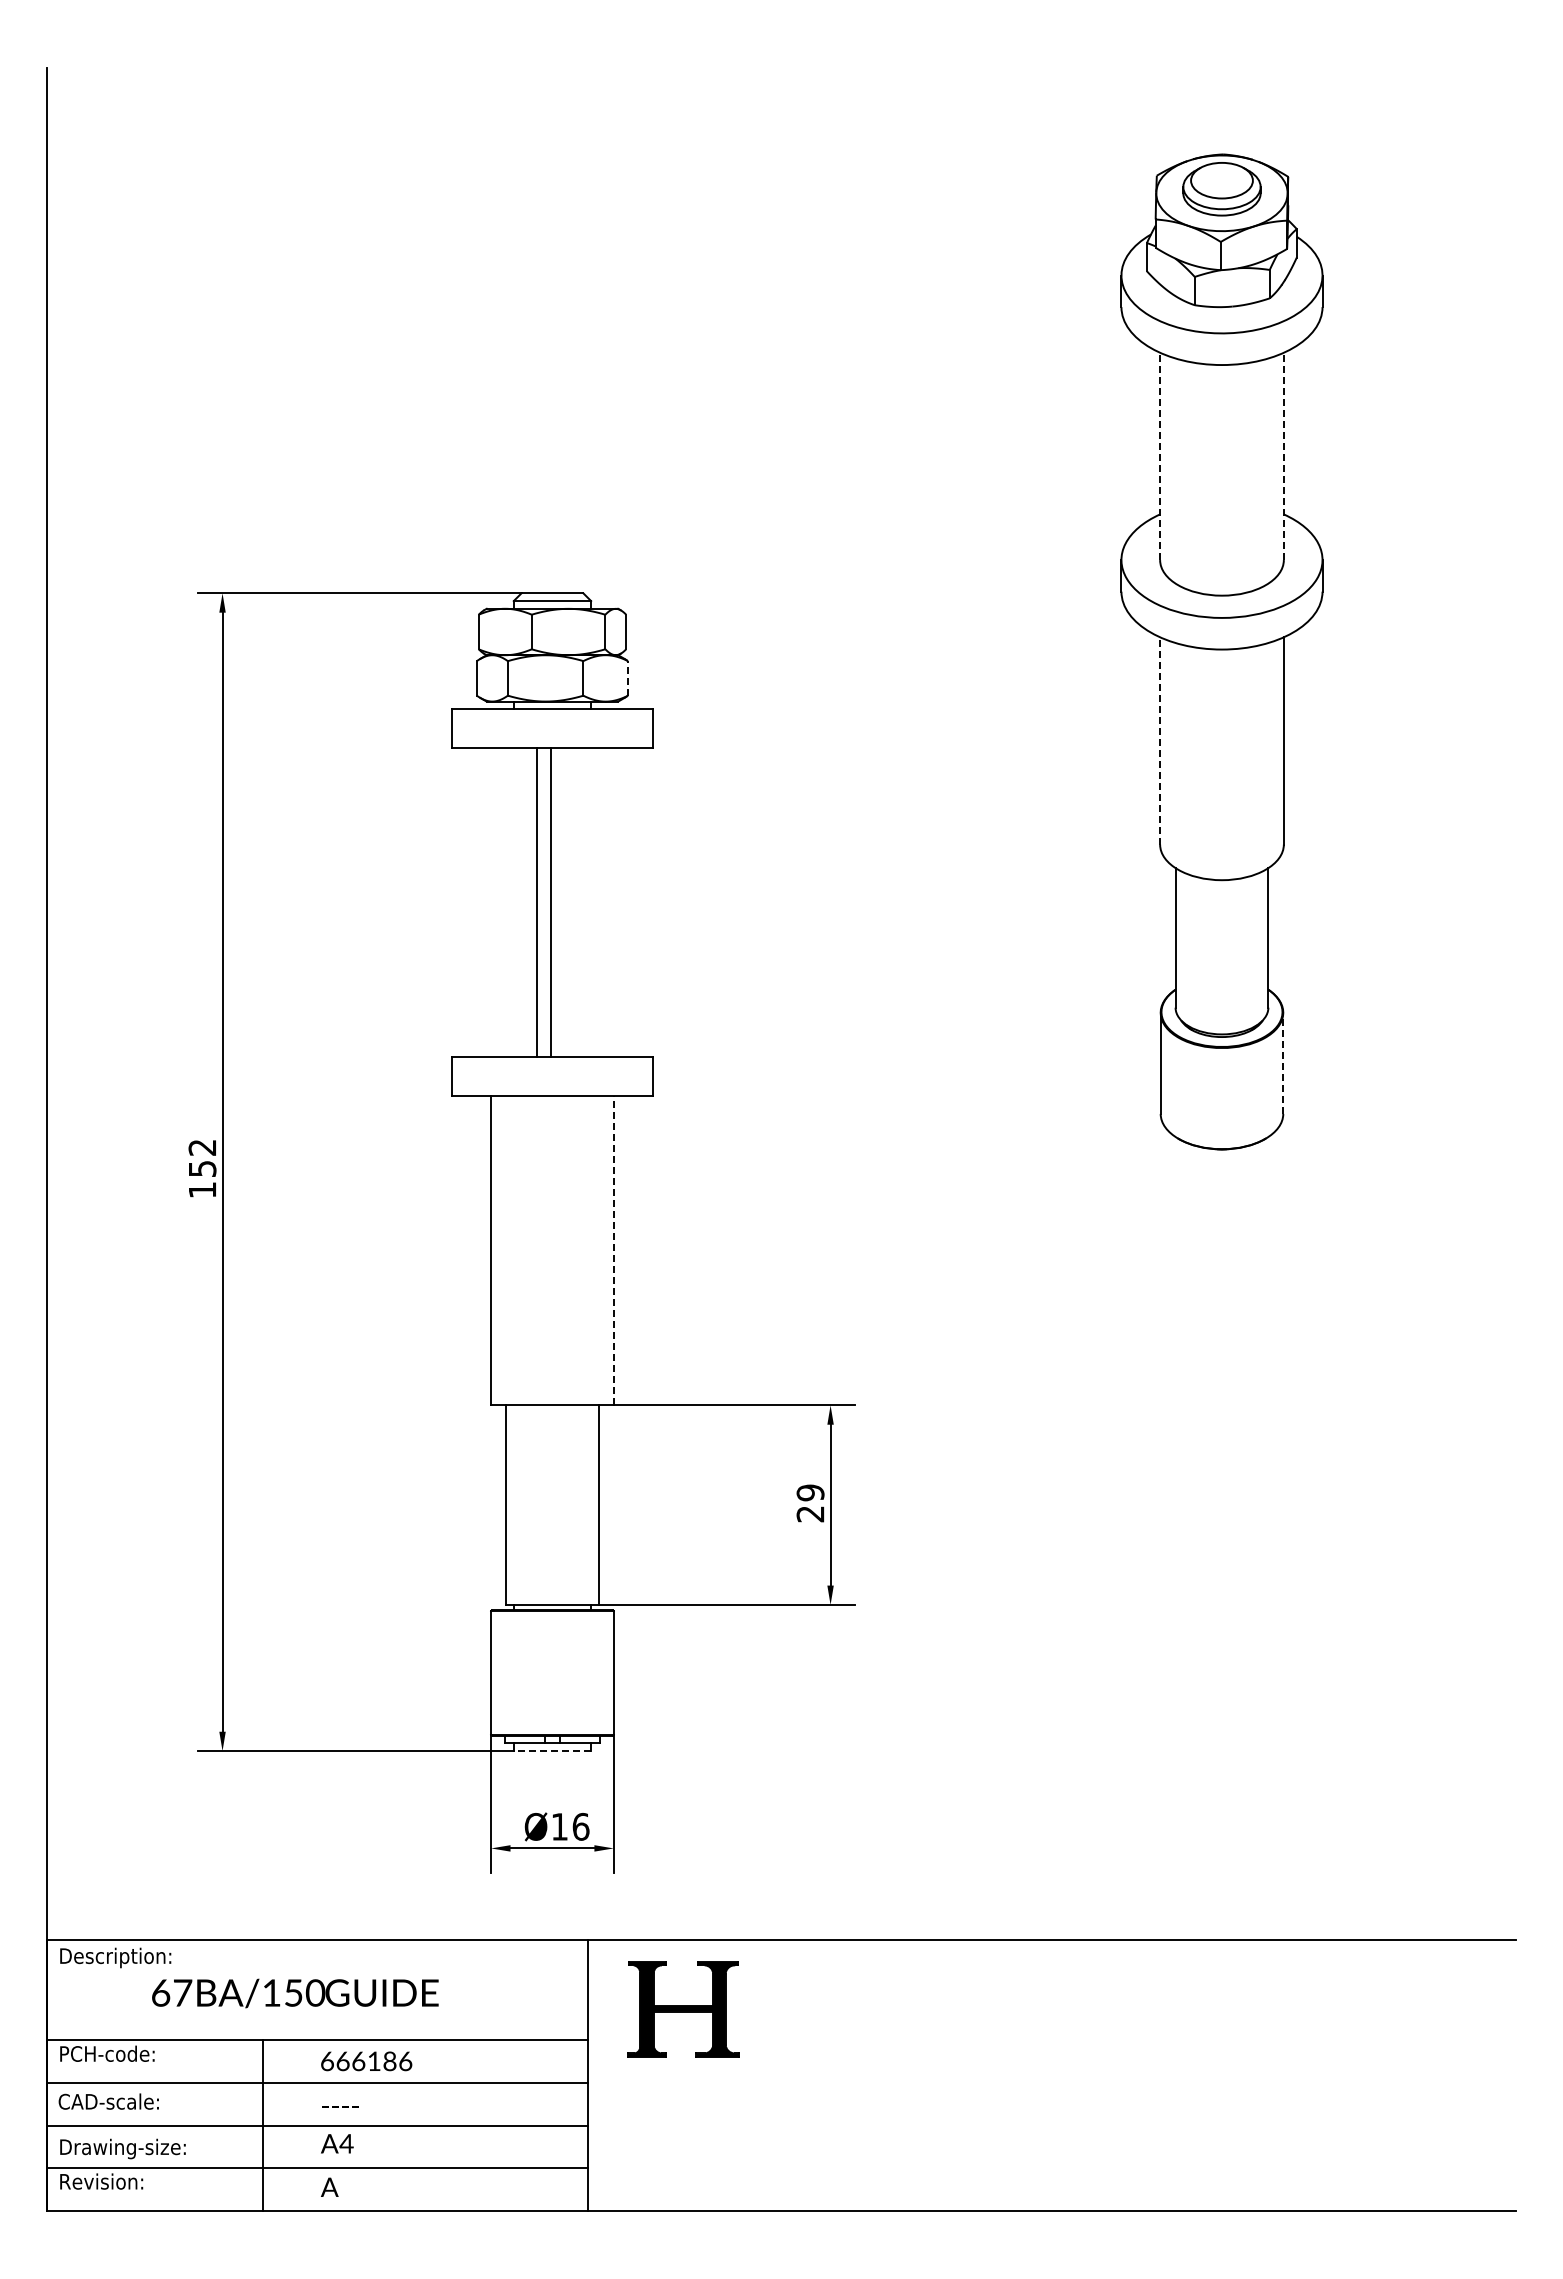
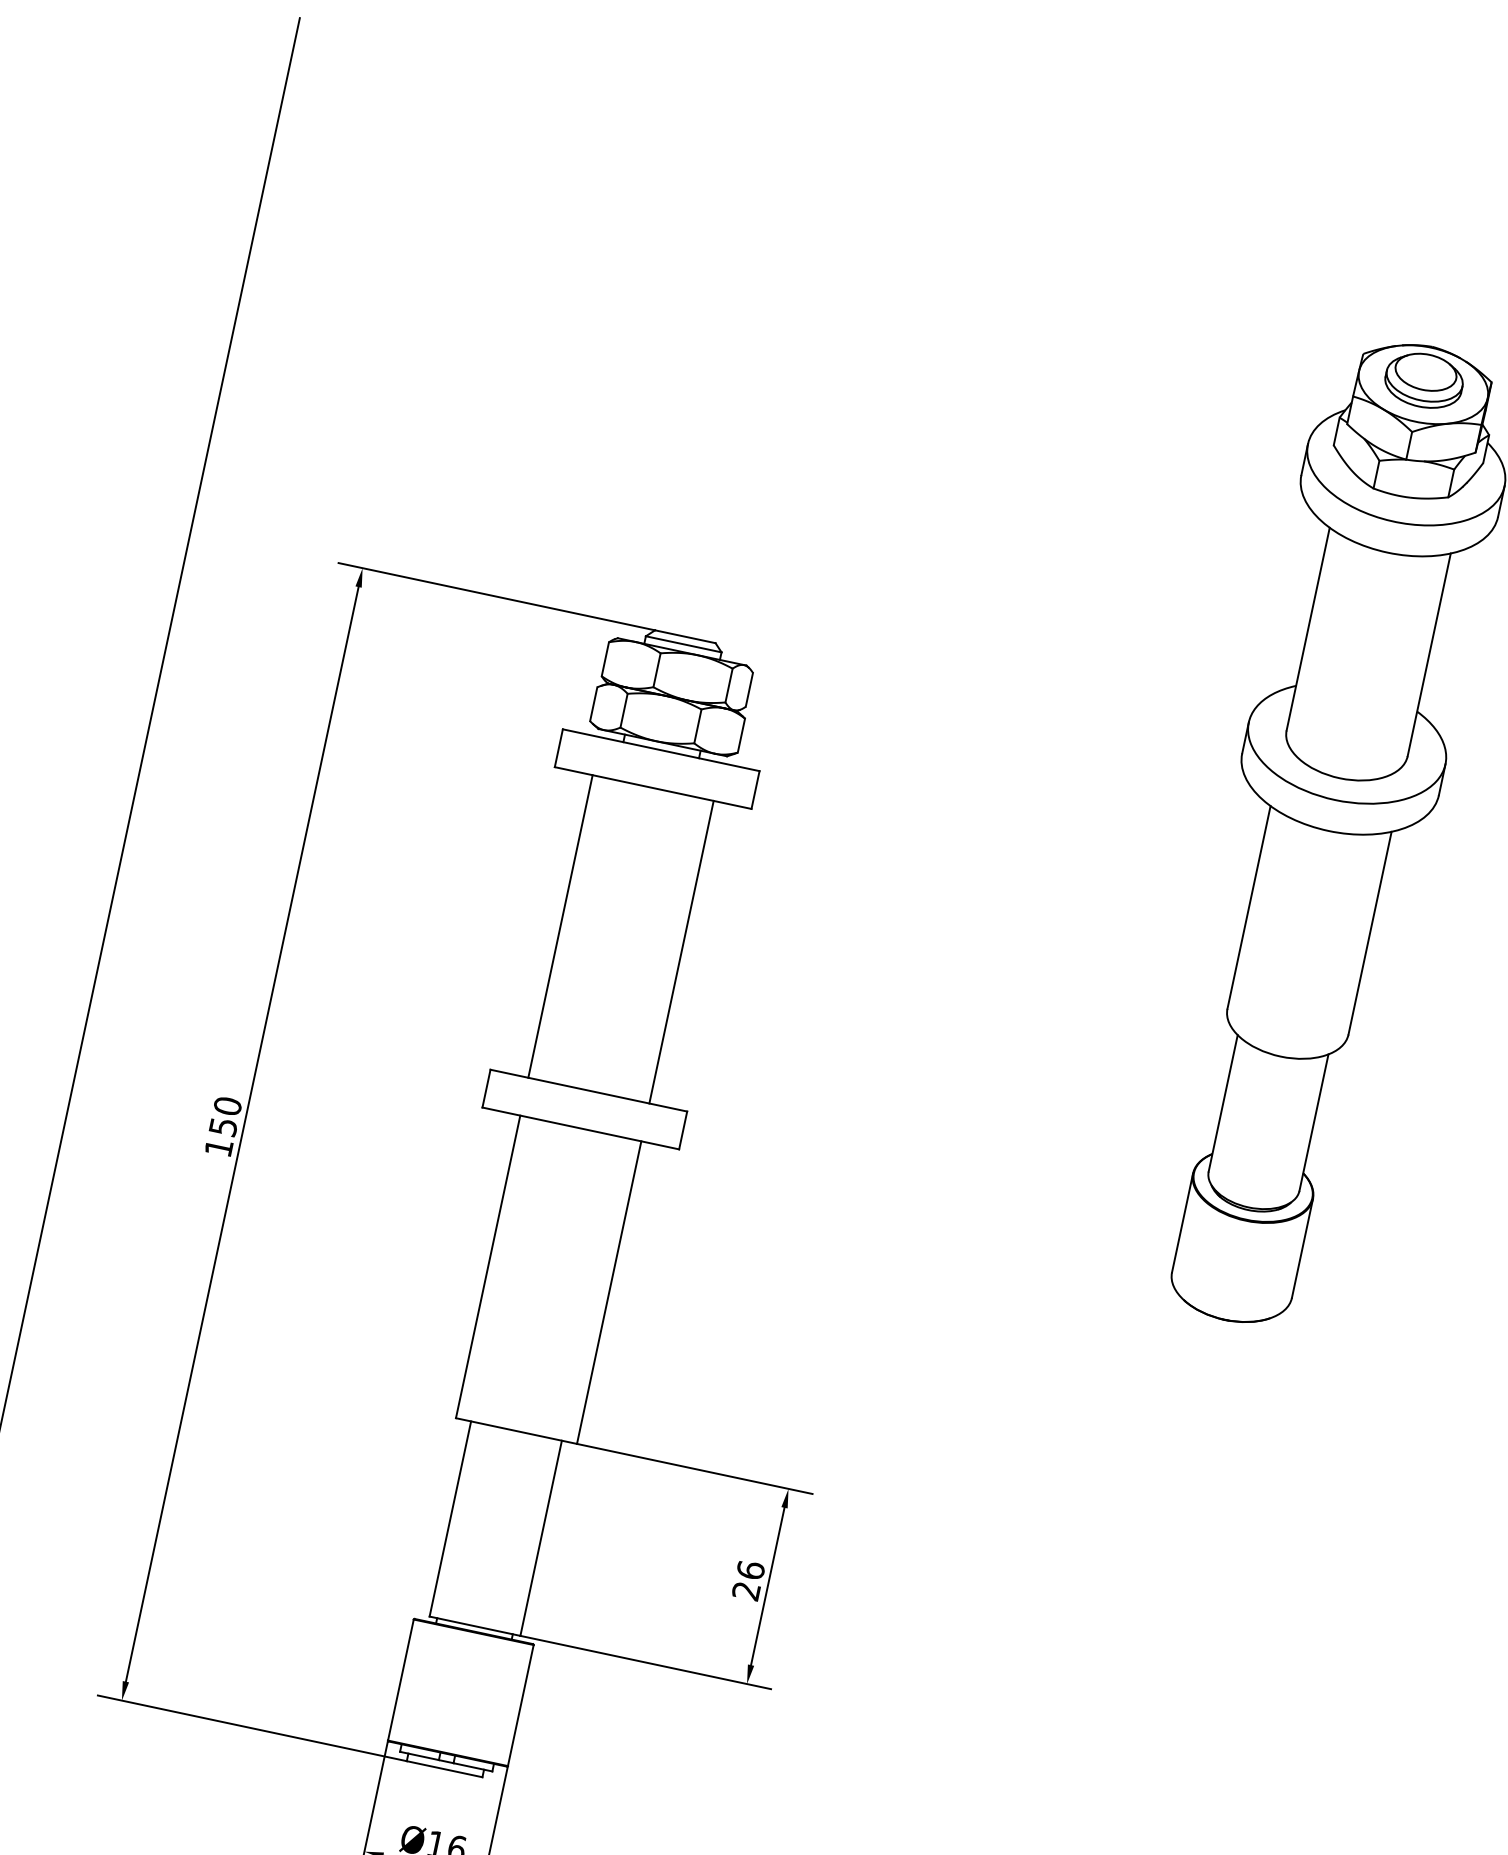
line: (1160, 456) -> (1308, 629), dashed -> solid
line: (1283, 456) -> (1428, 654), dashed -> solid
line: (627, 677) -> (741, 734), dashed -> solid
line: (1160, 740) -> (1249, 907), dashed -> solid
line: (537, 902) -> (681, 952), moved
line: (550, 902) -> (560, 926), moved
line: (1283, 1063) -> (1302, 1248), dashed -> solid
text: (202, 1147) -> (227, 1106), 152 -> 150
line: (614, 1250) -> (609, 1292), dashed -> solid
text: (810, 1492) -> (750, 1569), 29 -> 26
line: (552, 1751) -> (444, 1769), dashed -> solid

